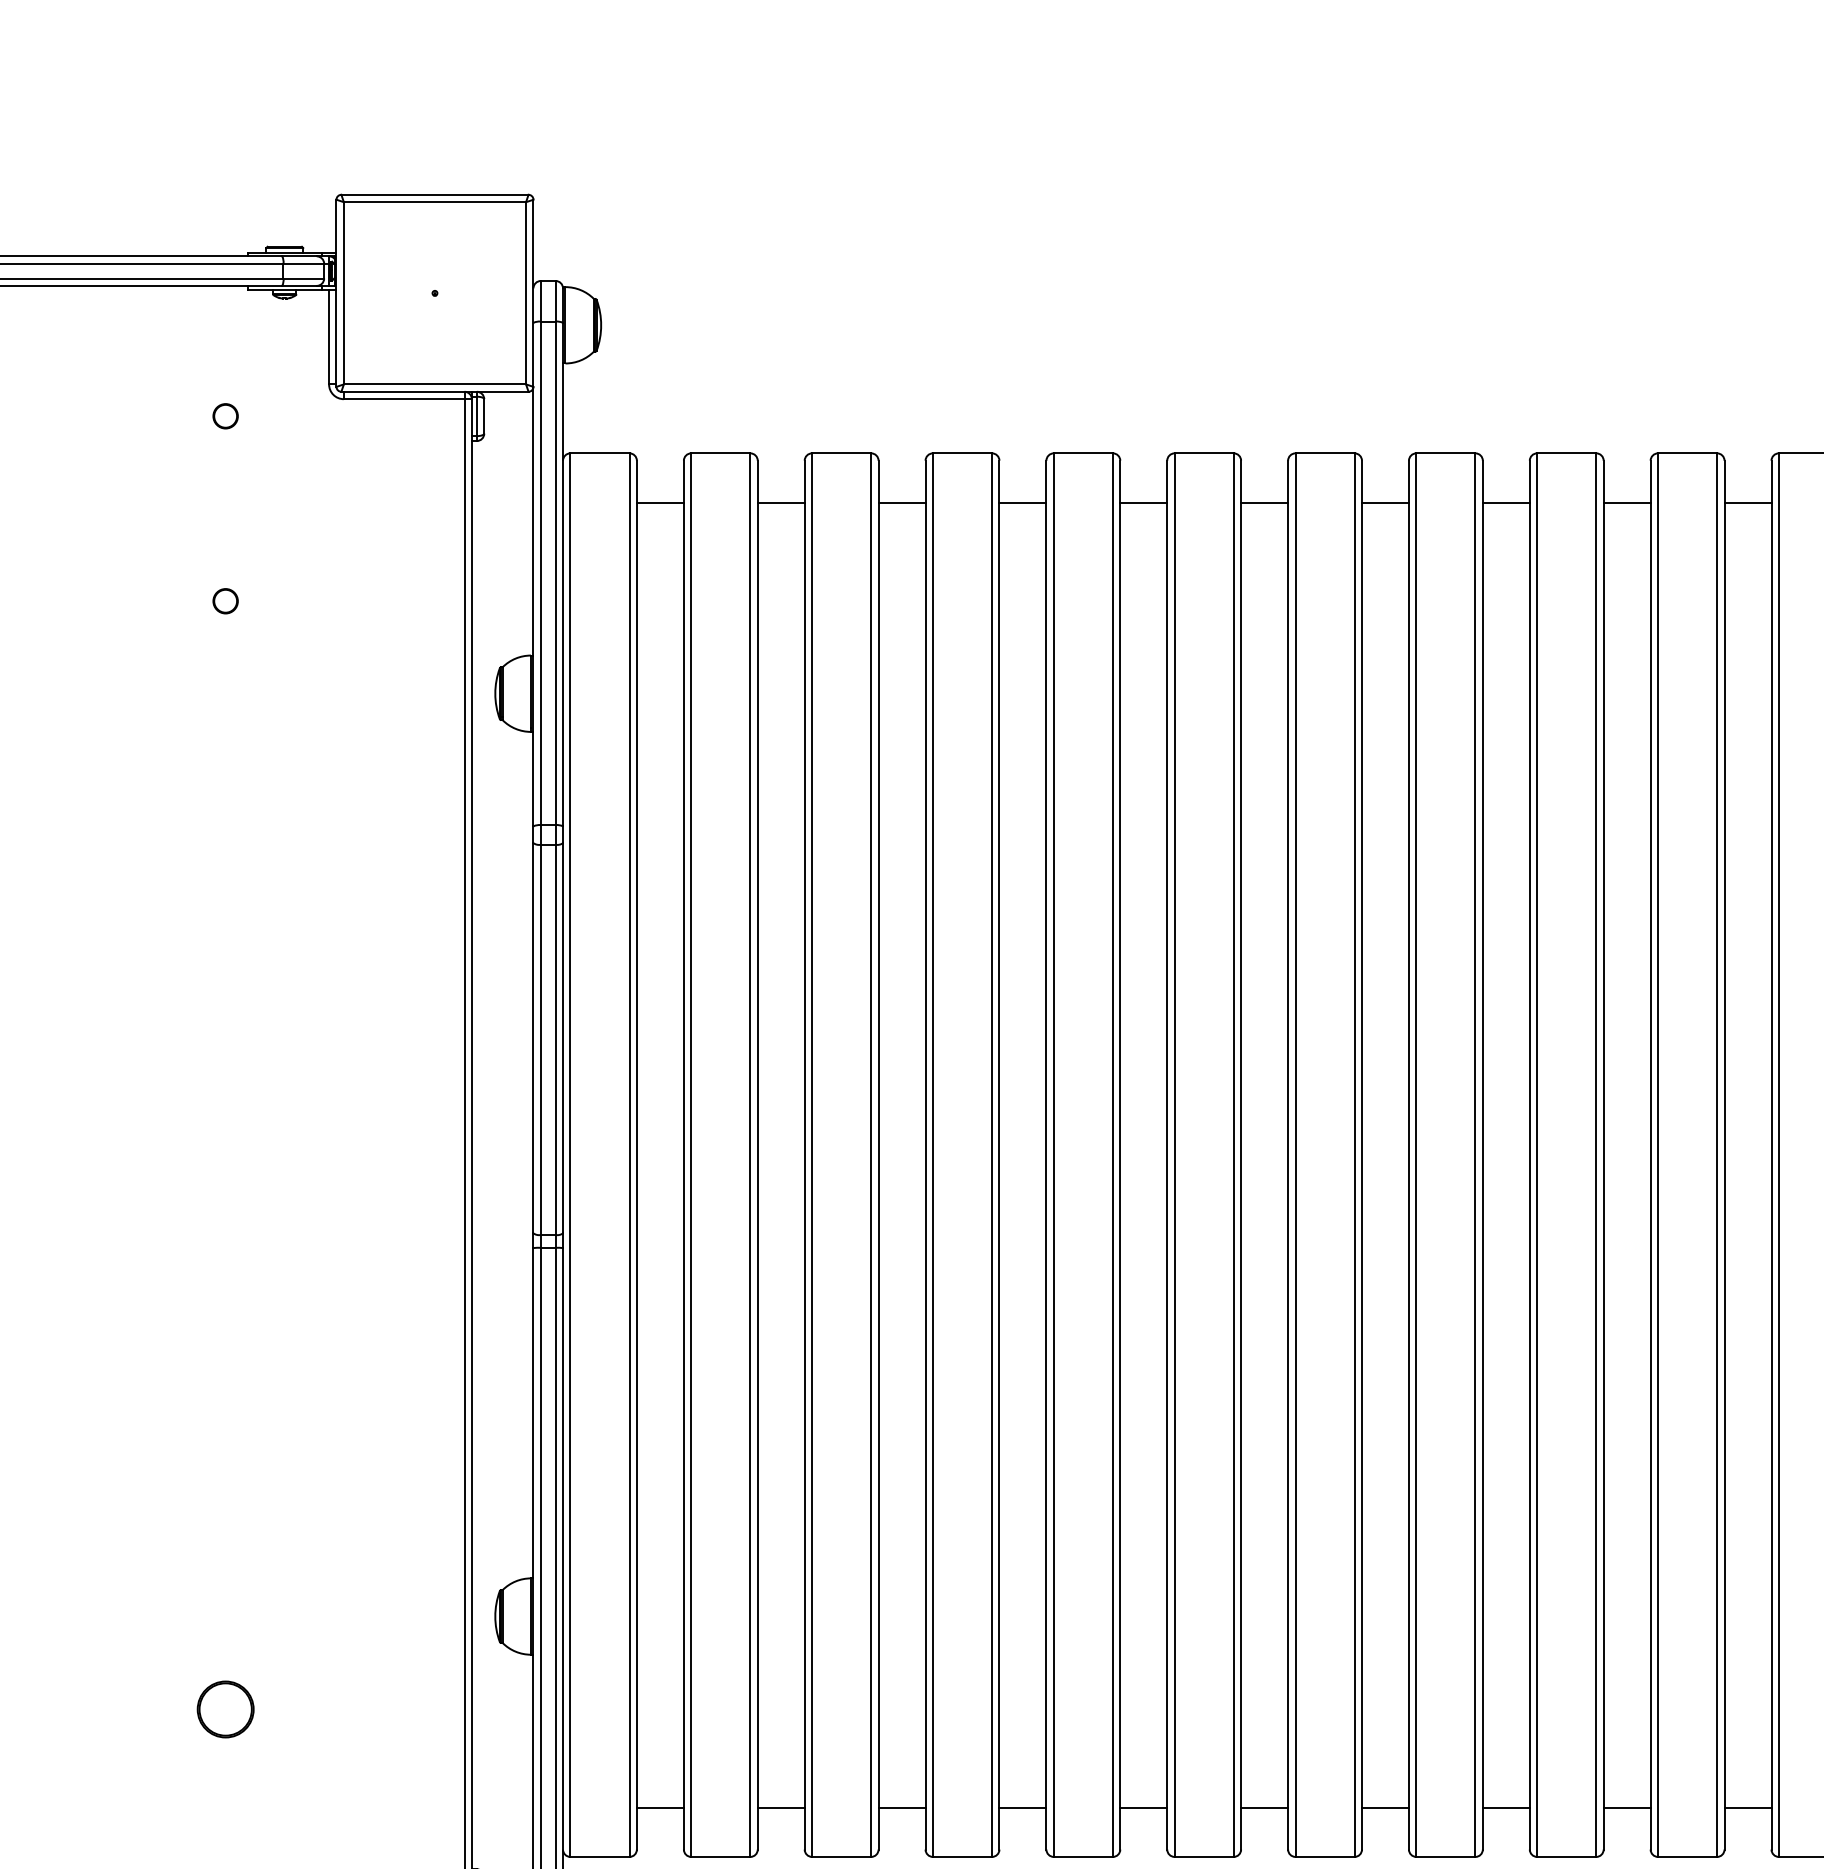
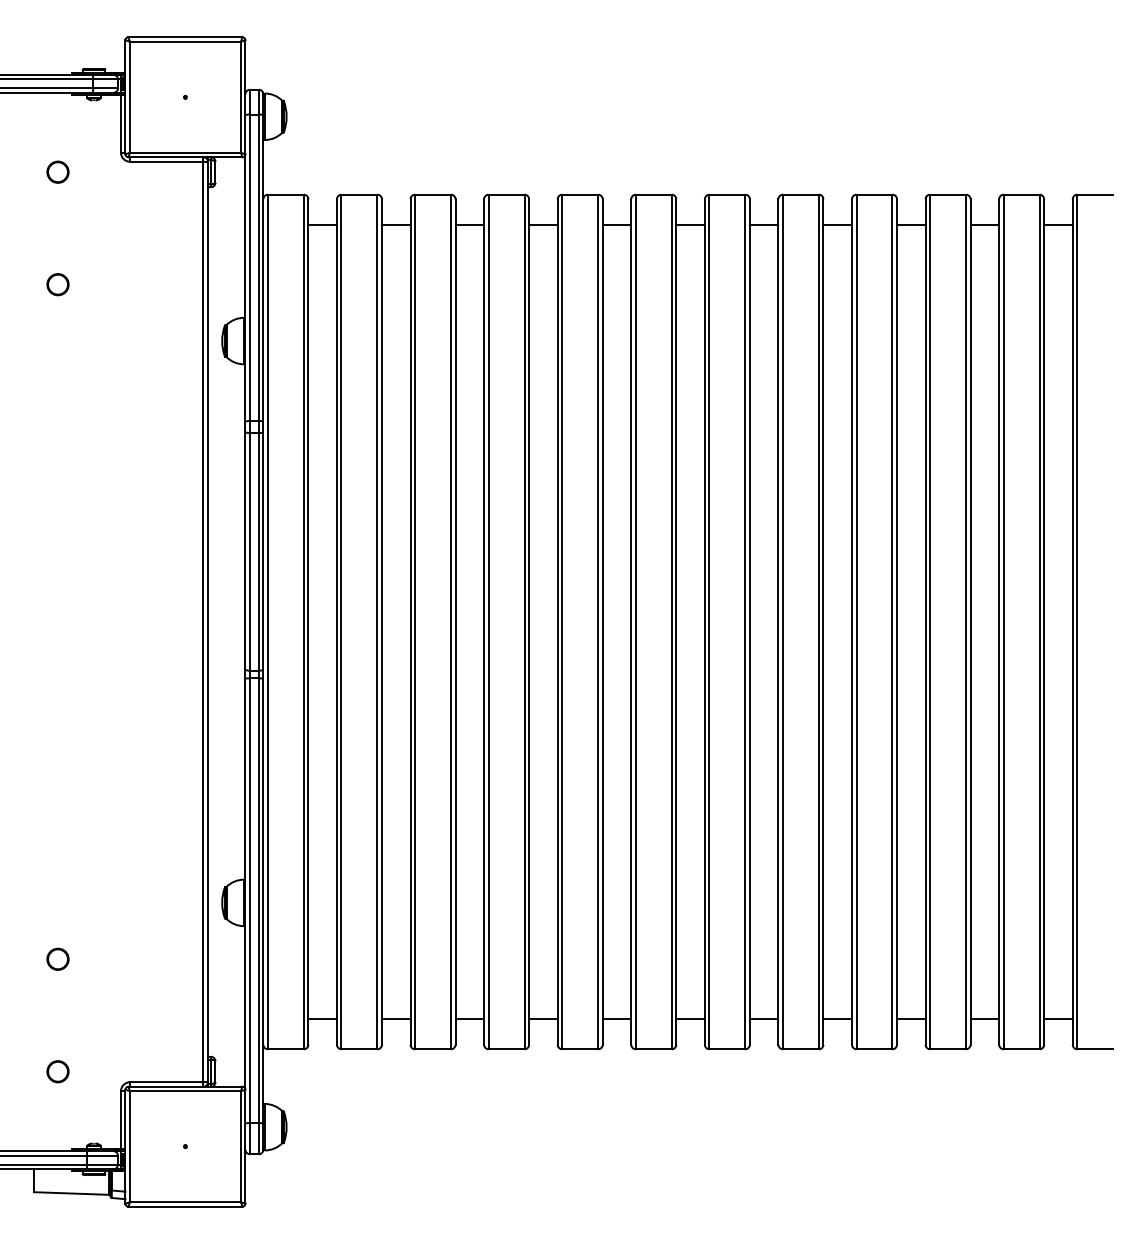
circle: (224, 415) -> (57, 171), size x1.43
circle: (224, 600) -> (57, 284), size x1.43
circle: (224, 1707) -> (57, 958), size x0.62

